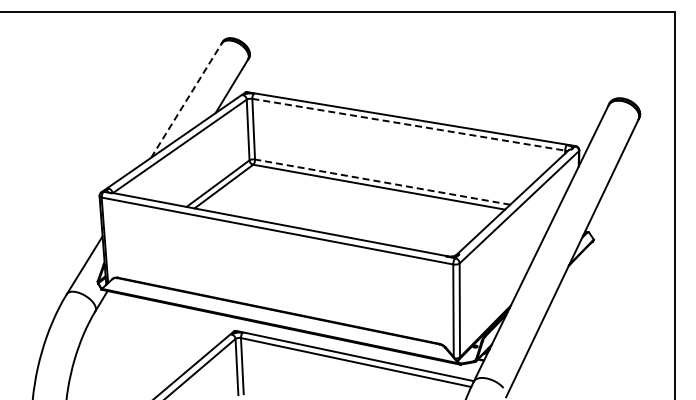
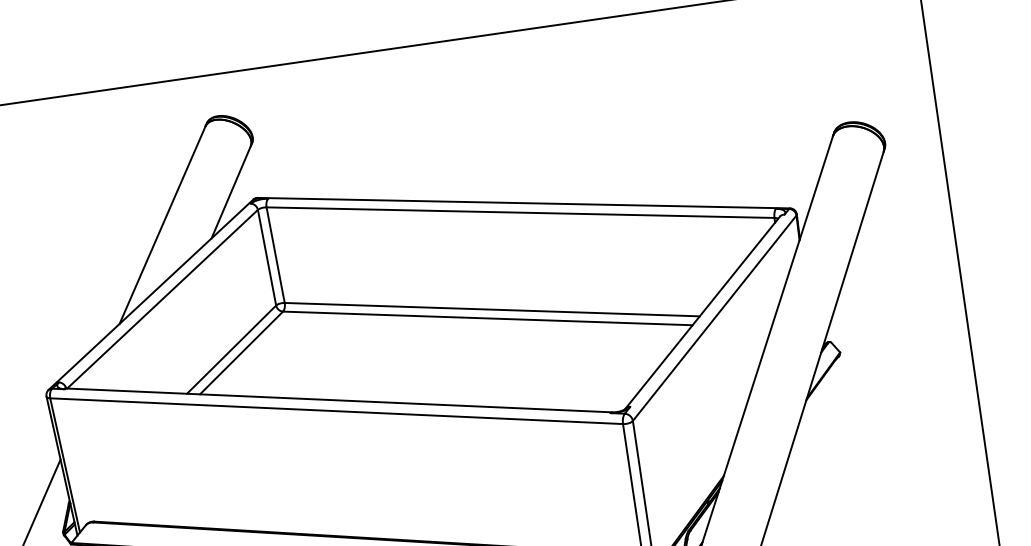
line: (186, 100) -> (162, 225), dashed -> solid
line: (408, 124) -> (520, 212), dashed -> solid
line: (382, 182) -> (492, 310), dashed -> solid

